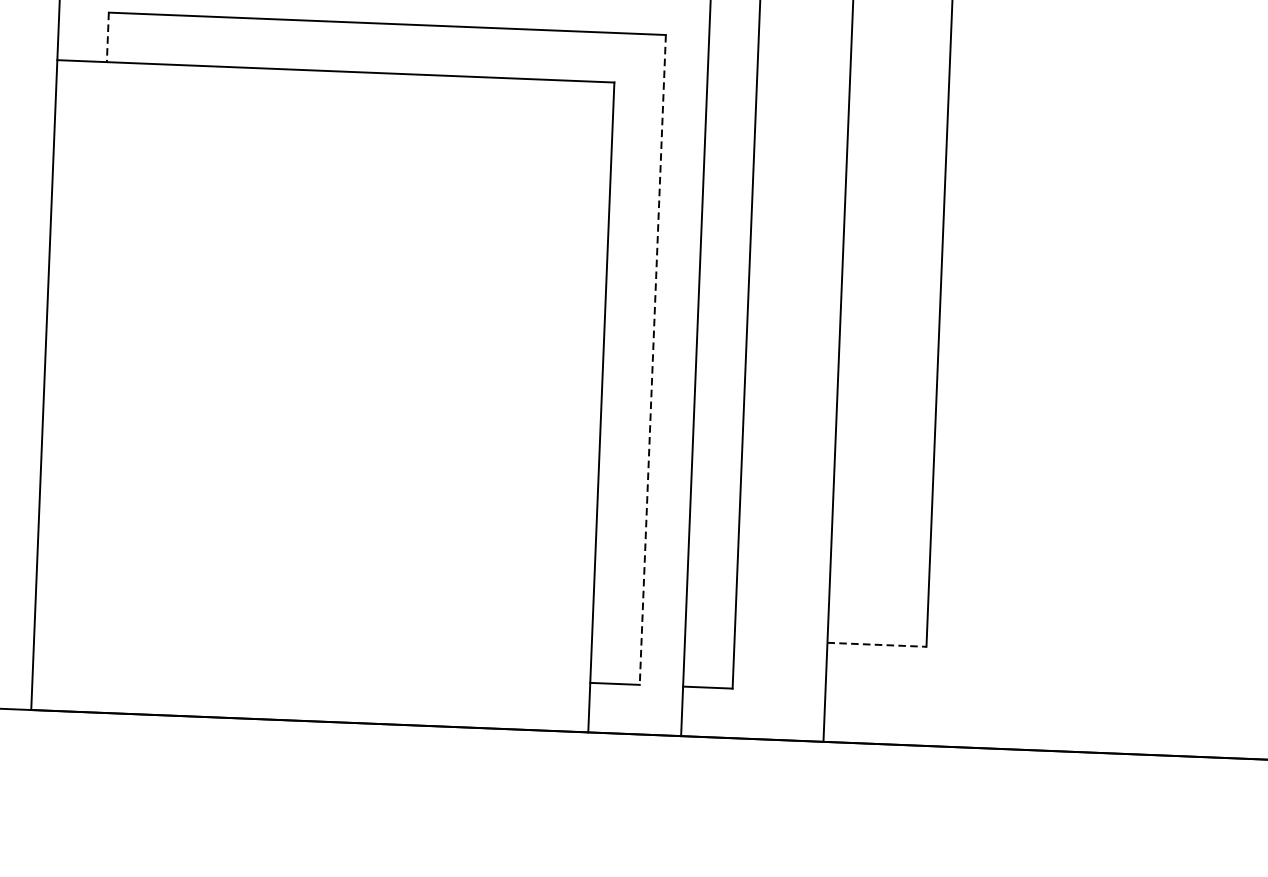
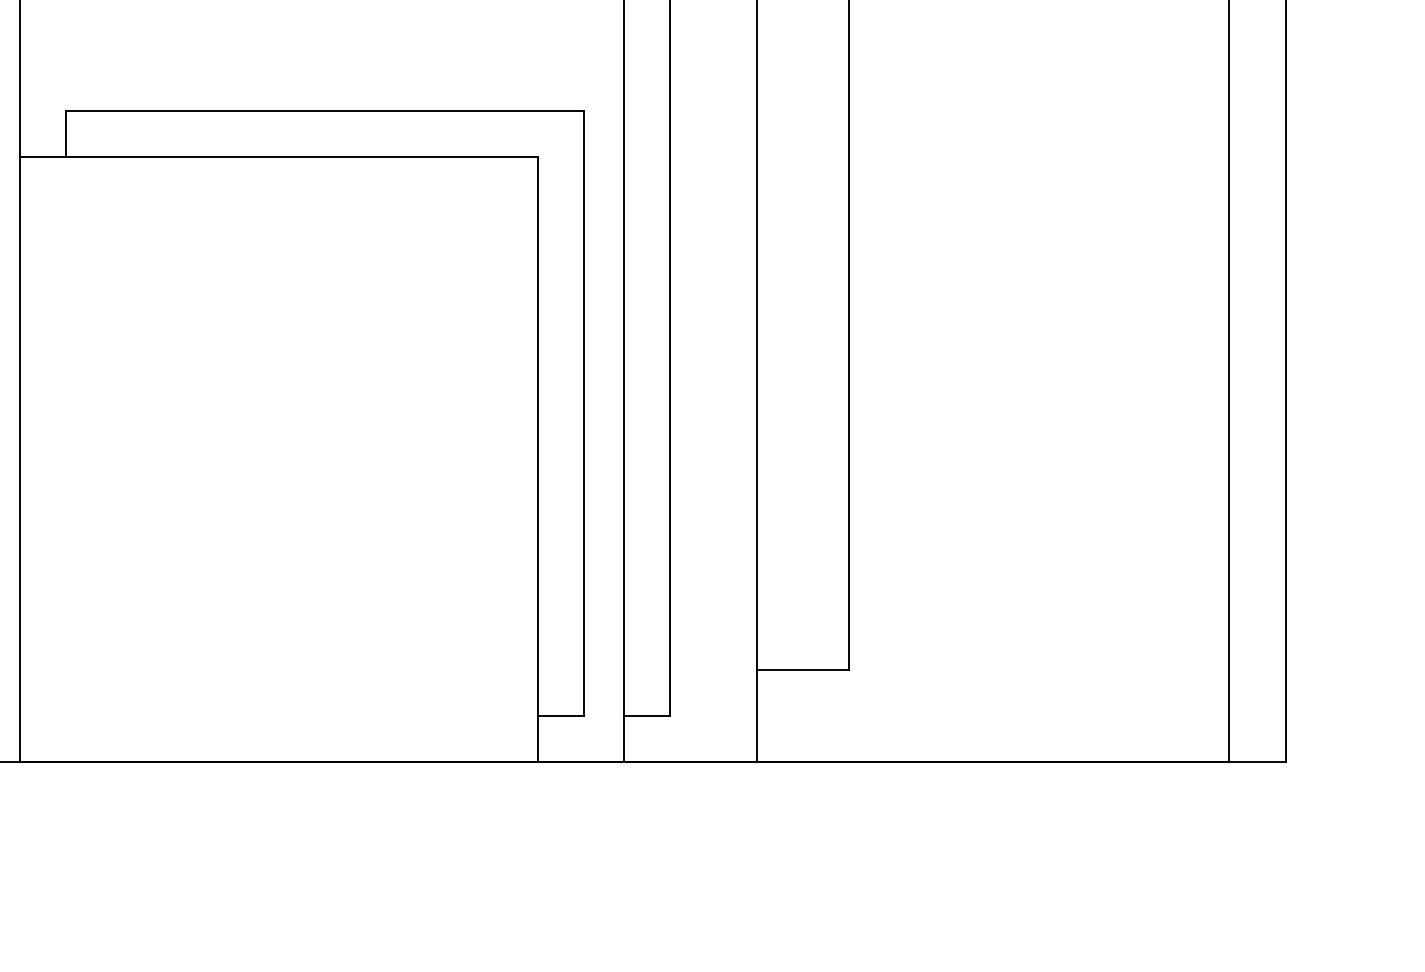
line: (107, 37) -> (65, 134), dashed -> solid
line: (652, 360) -> (583, 413), dashed -> solid
line: (877, 644) -> (803, 669), dashed -> solid

